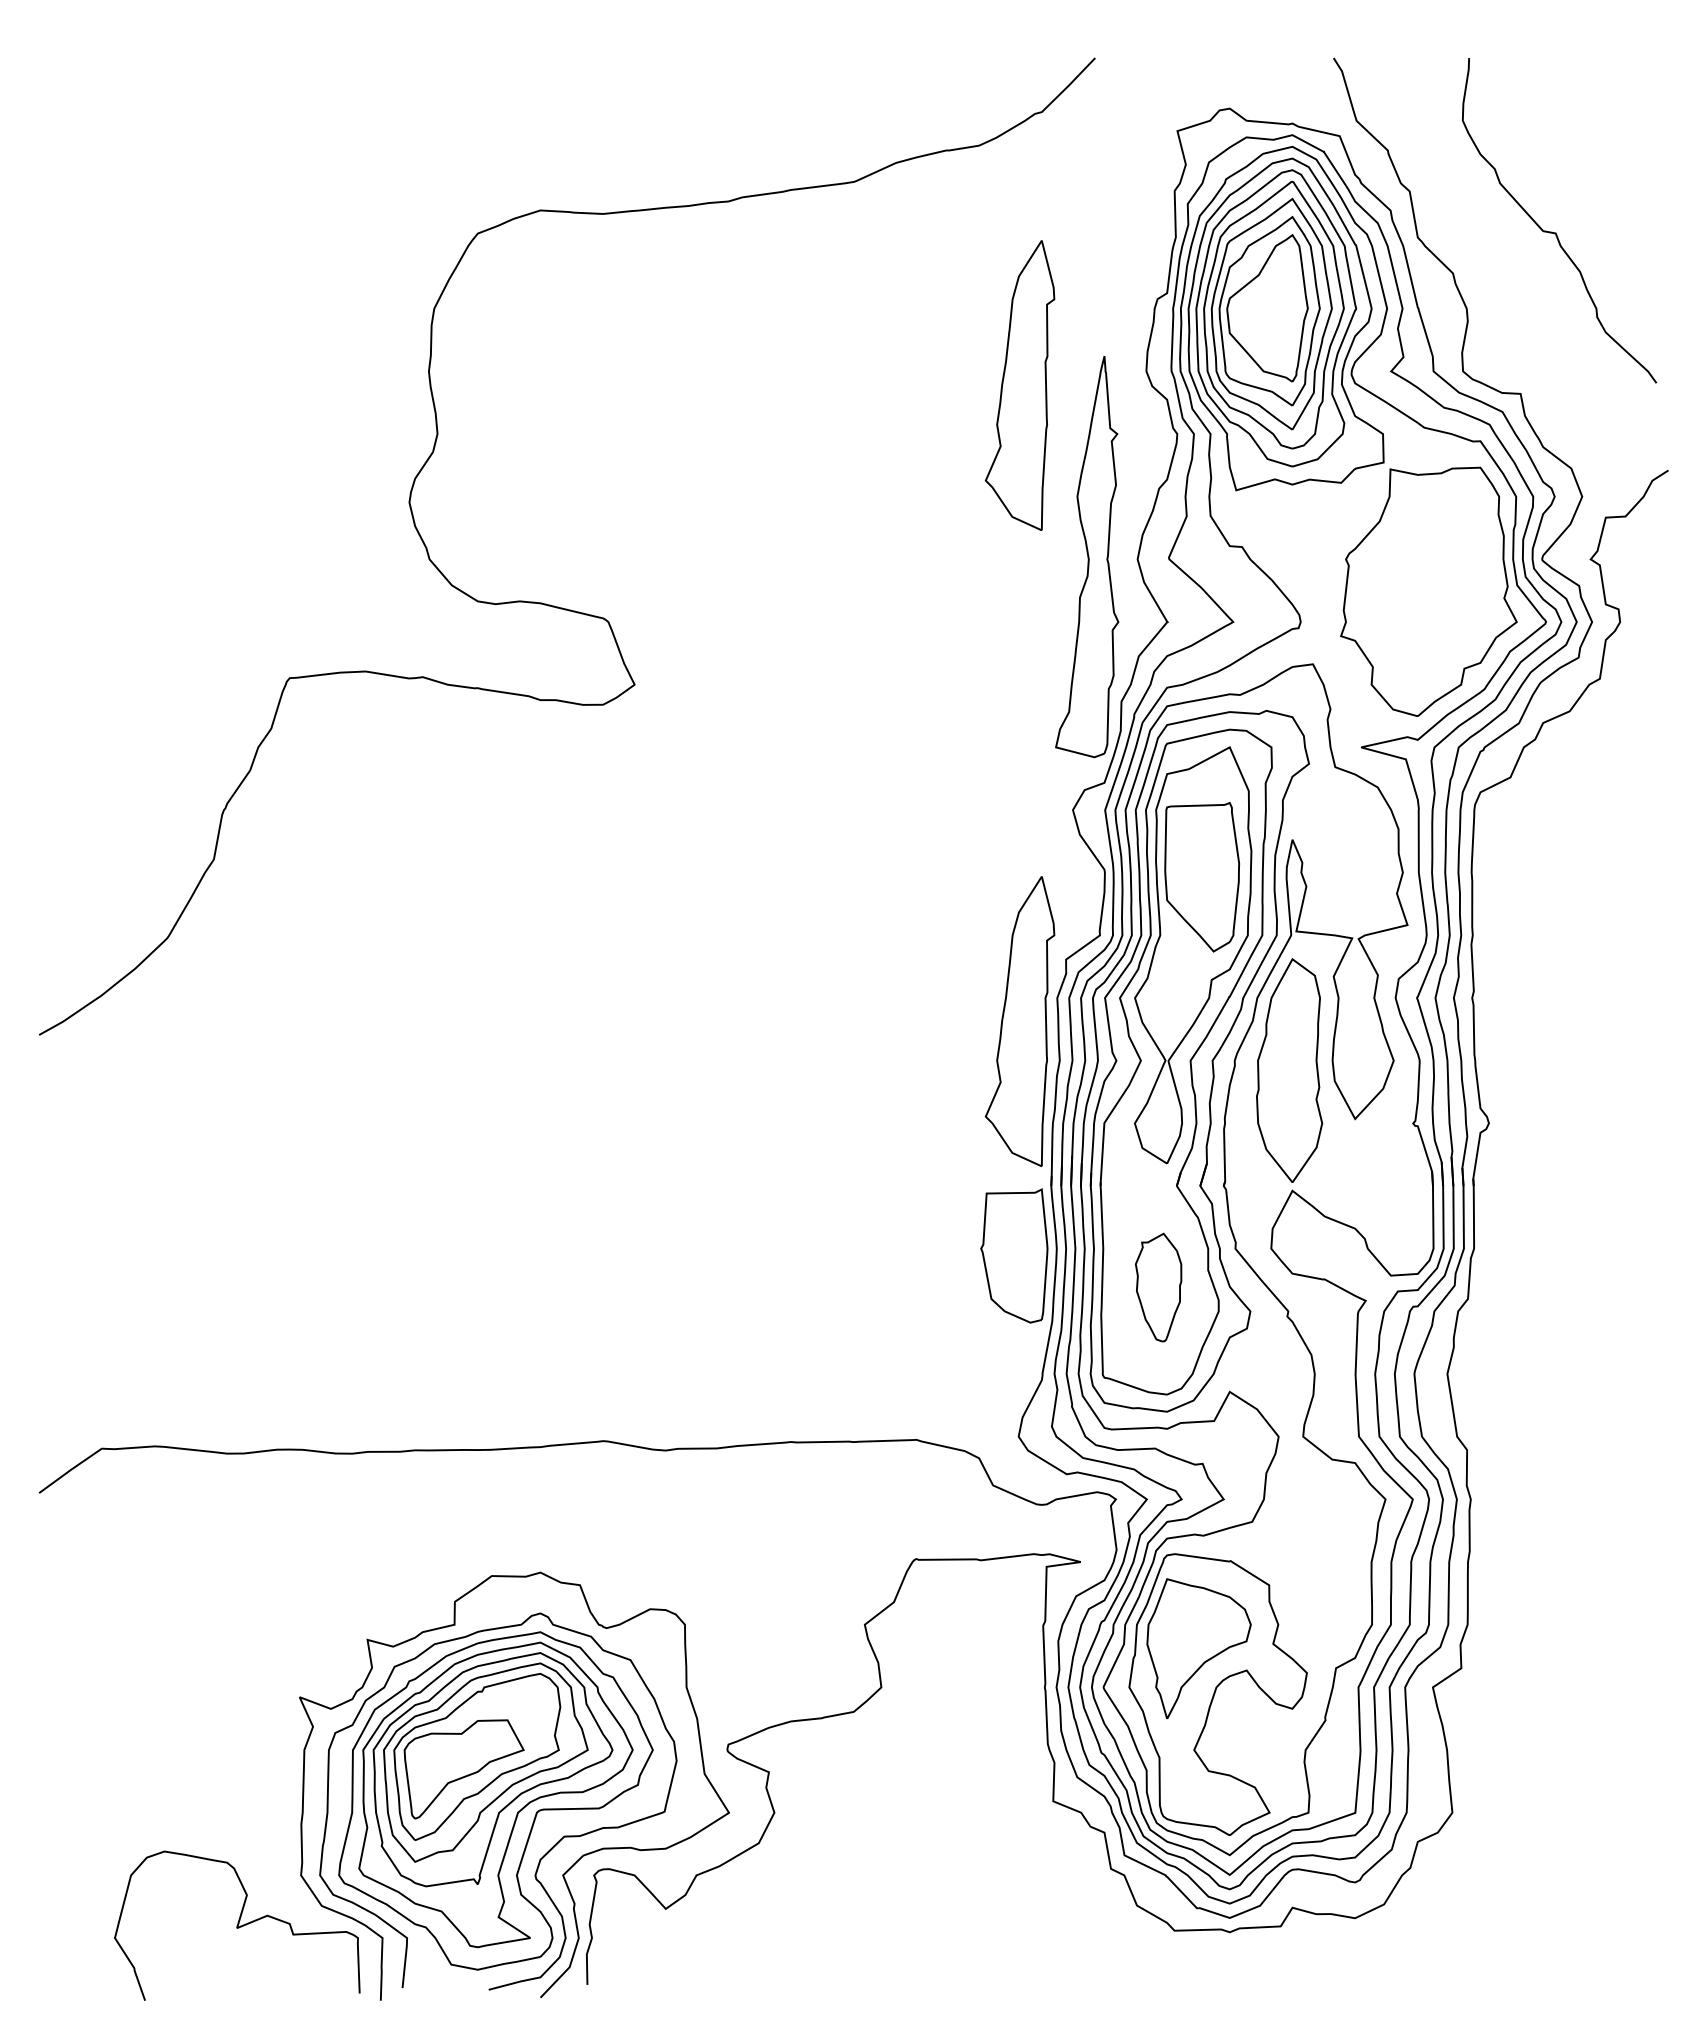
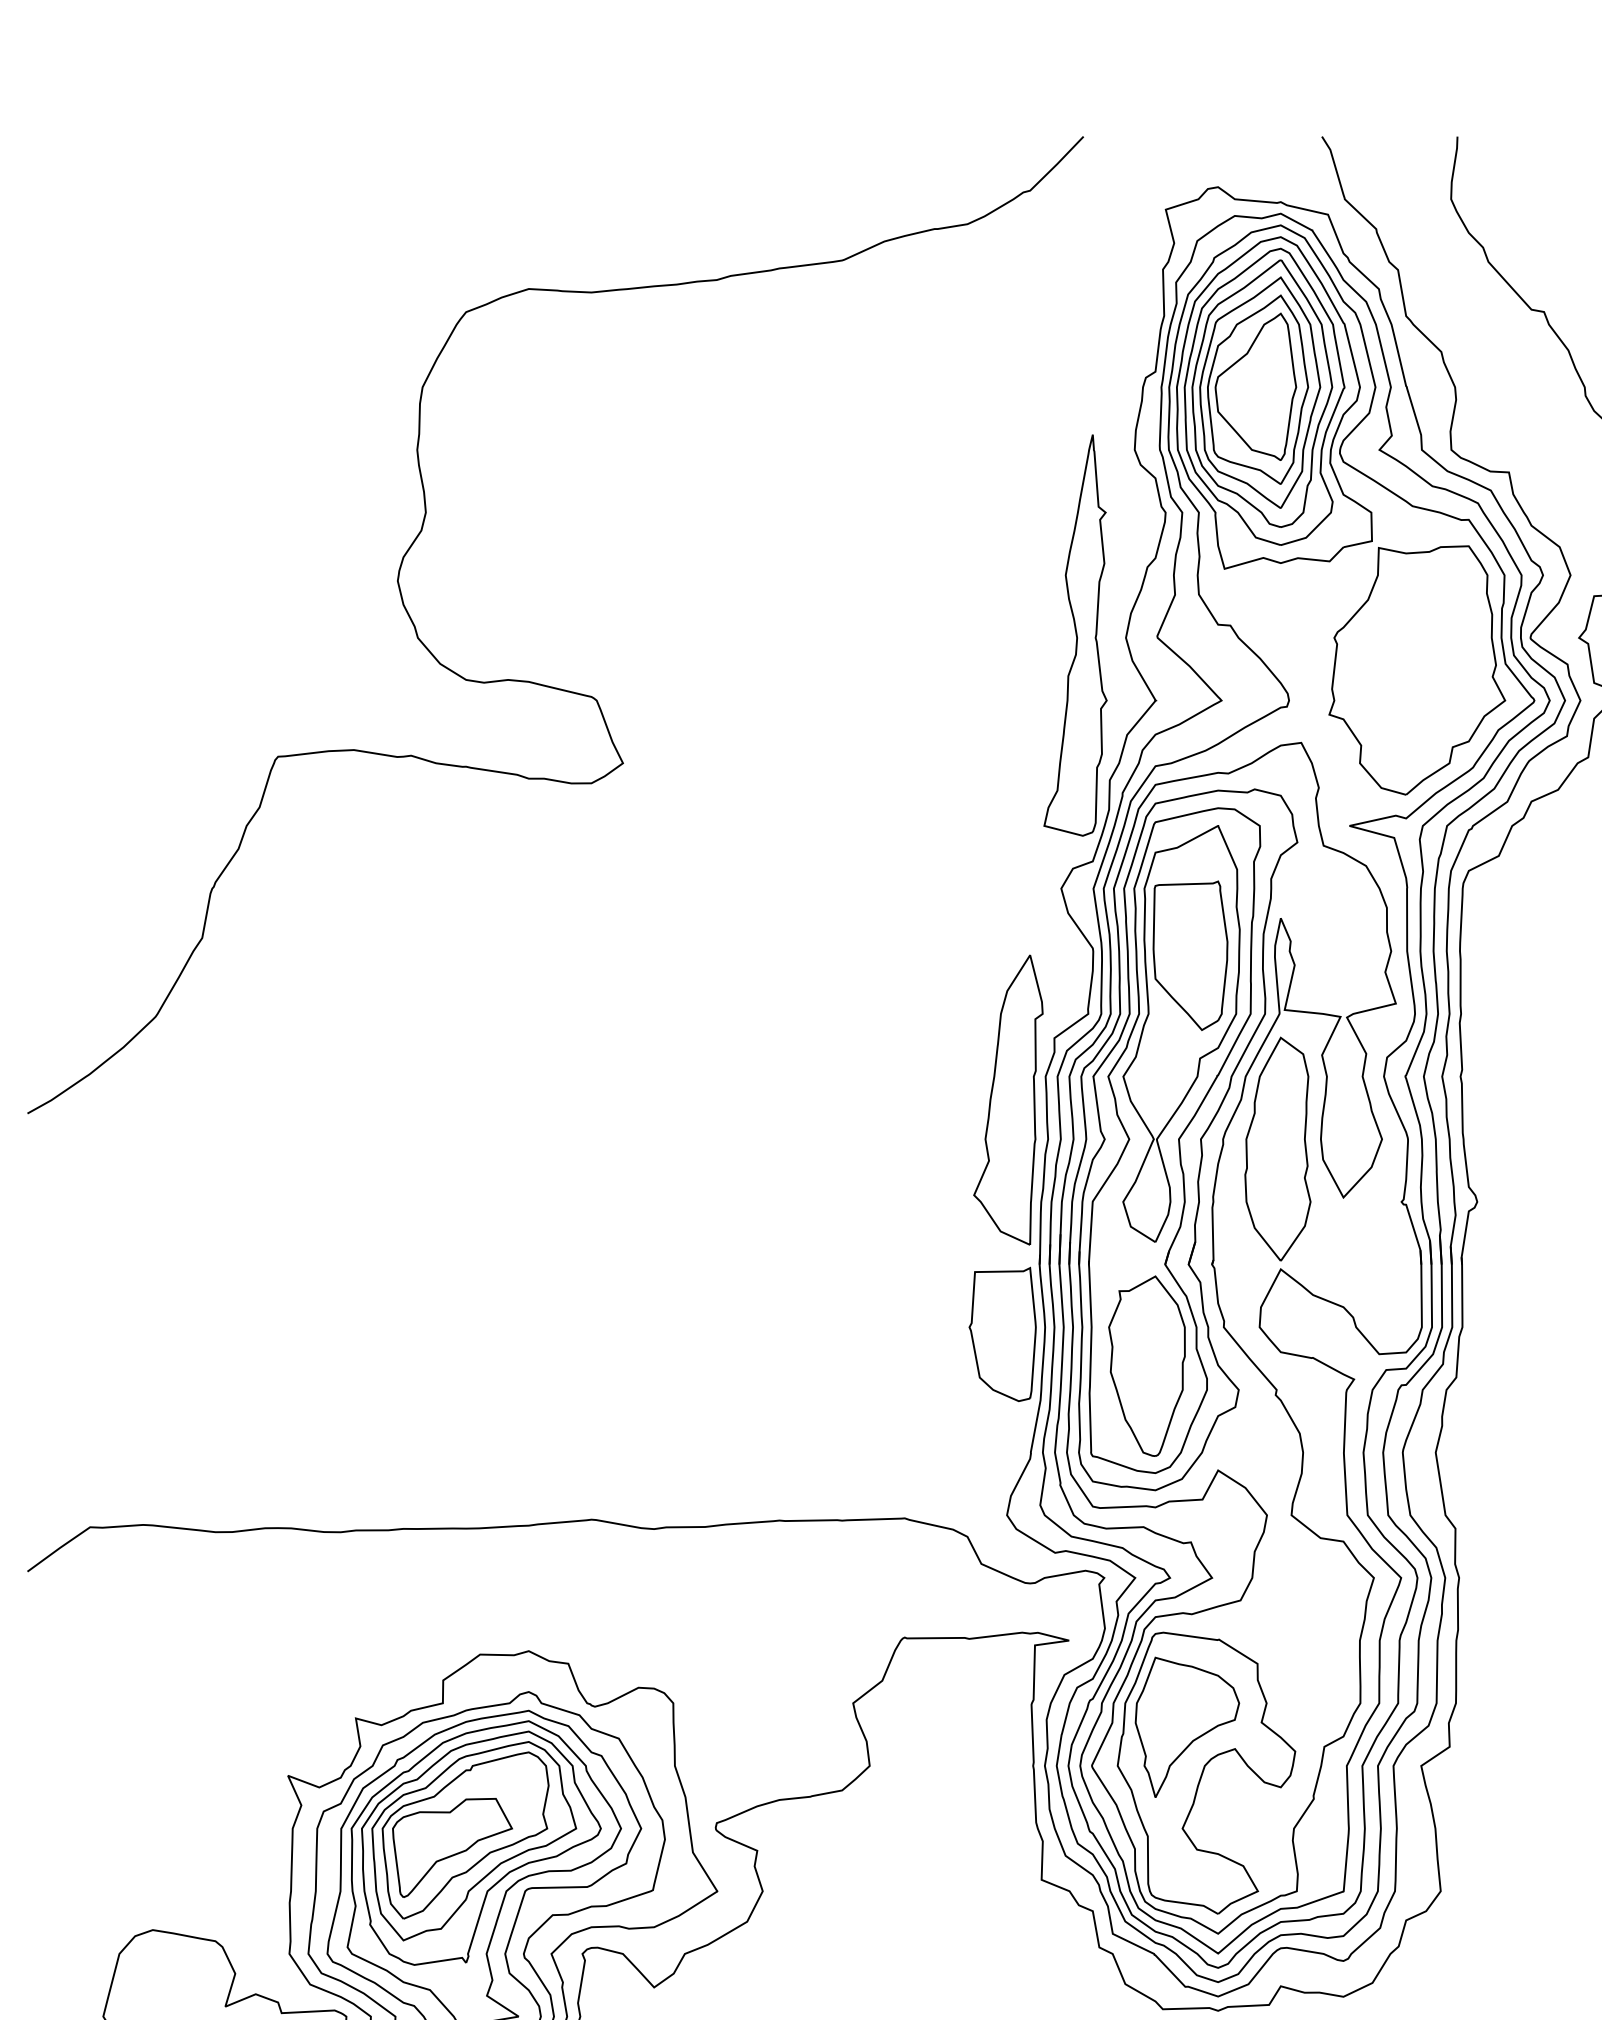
part: (1019, 385) -> (1007, 464), removed
part: (1158, 1287) -> (1146, 1366), size x1.67

